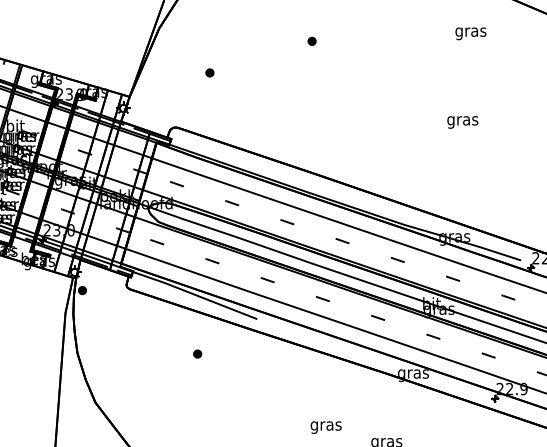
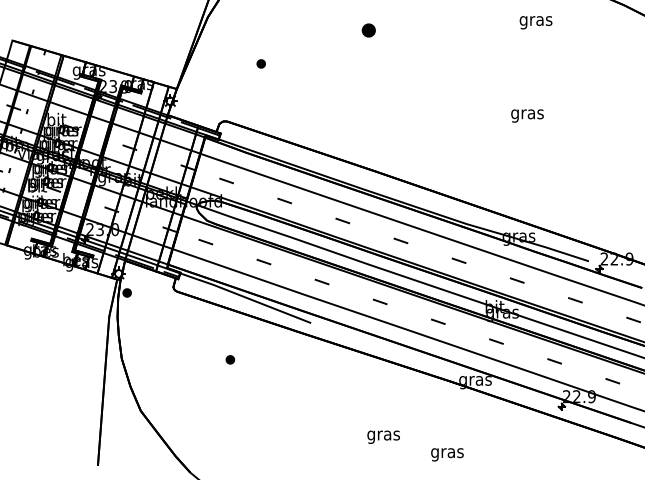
part: (311, 41) -> (368, 30), size x1.6
part: (197, 353) -> (230, 359), moved

